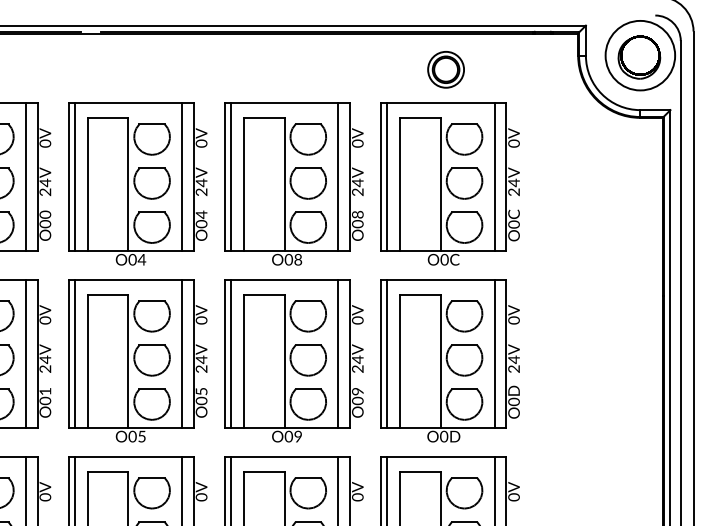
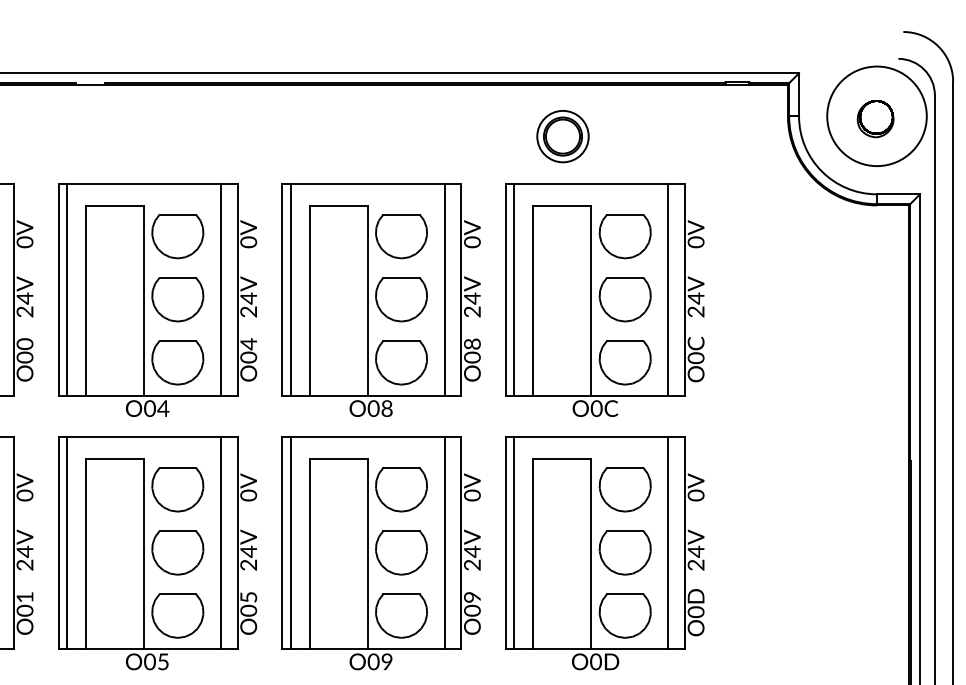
part: (639, 57) -> (875, 118), size x0.6
part: (445, 69) -> (562, 136), moved

